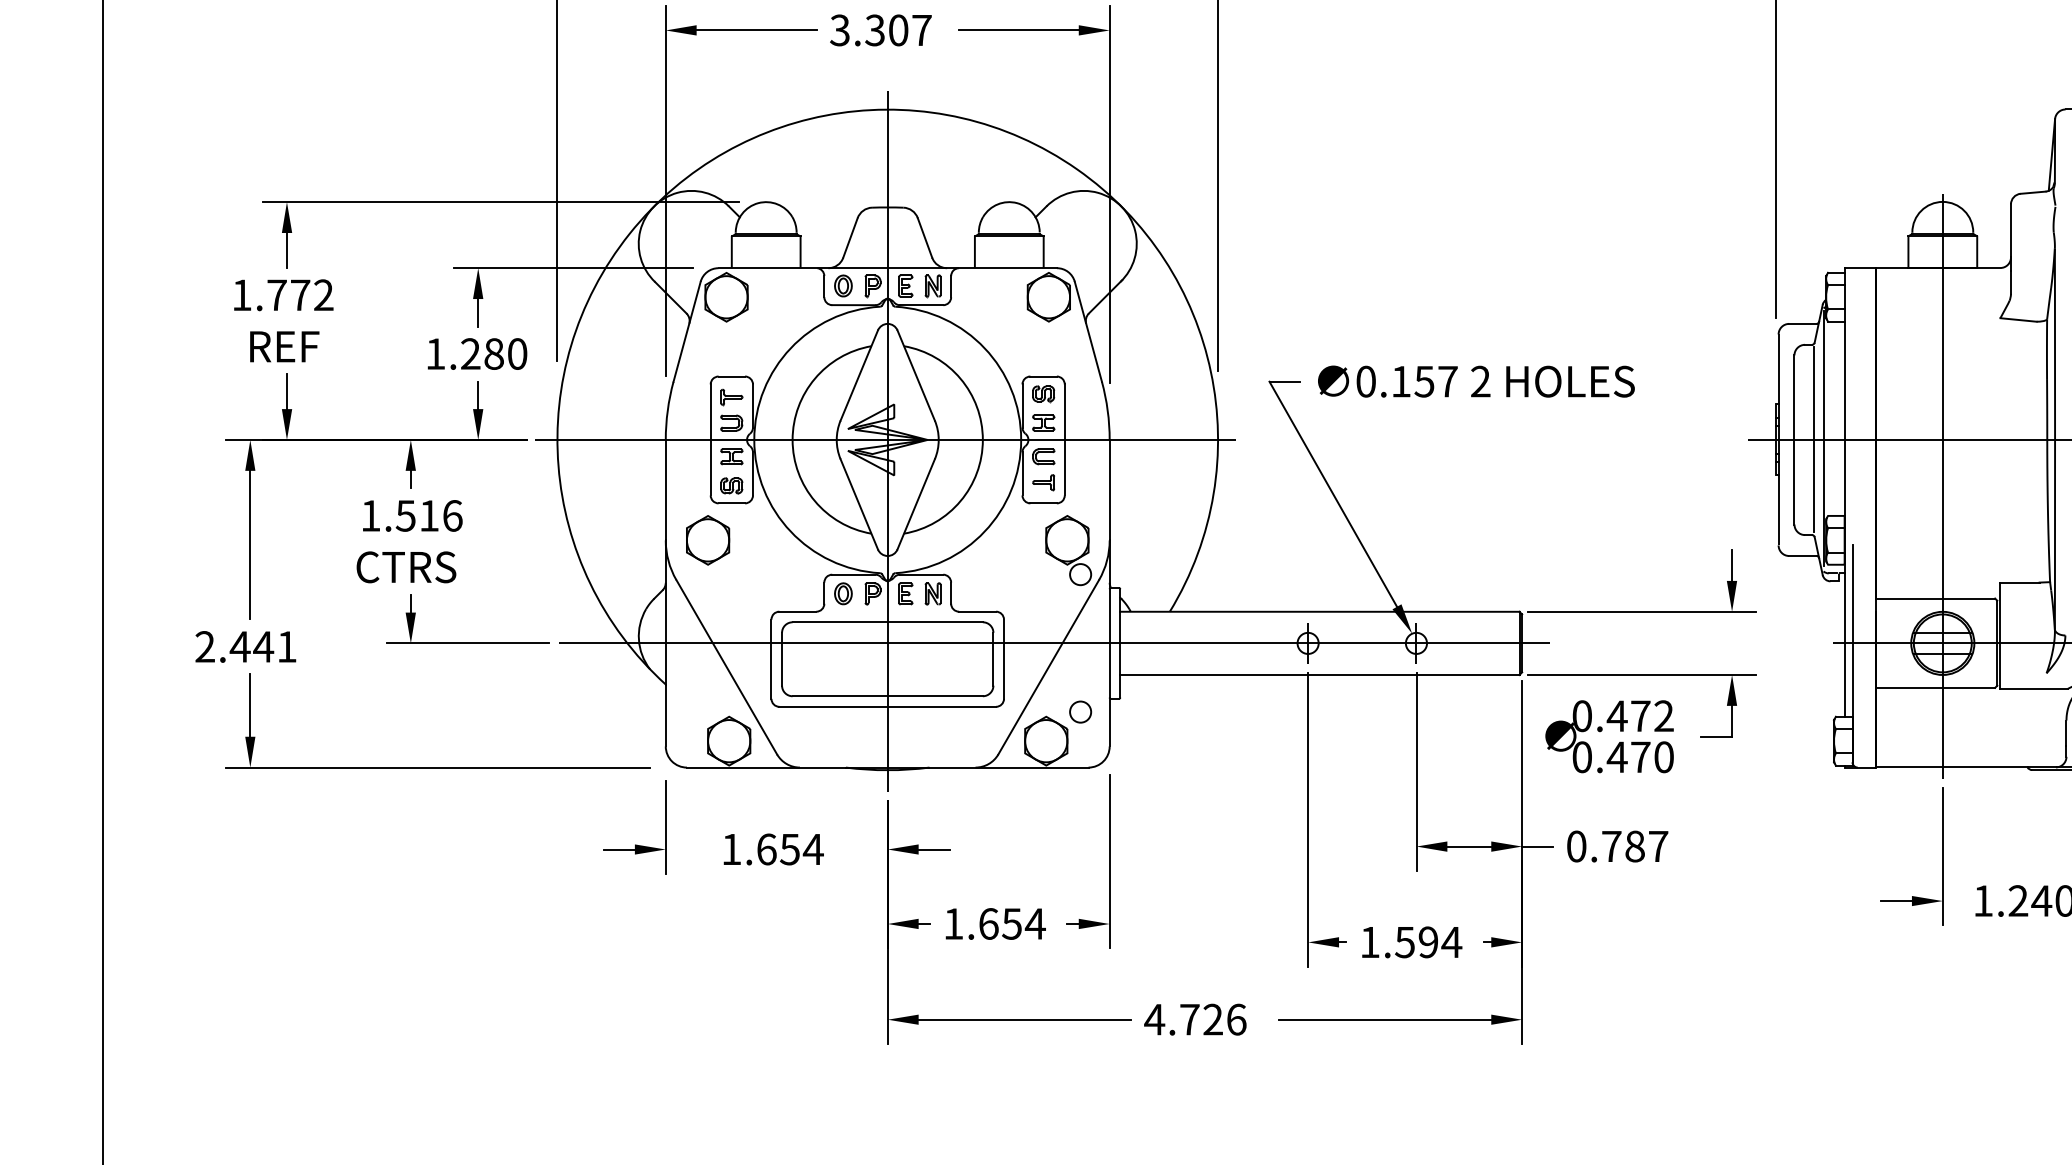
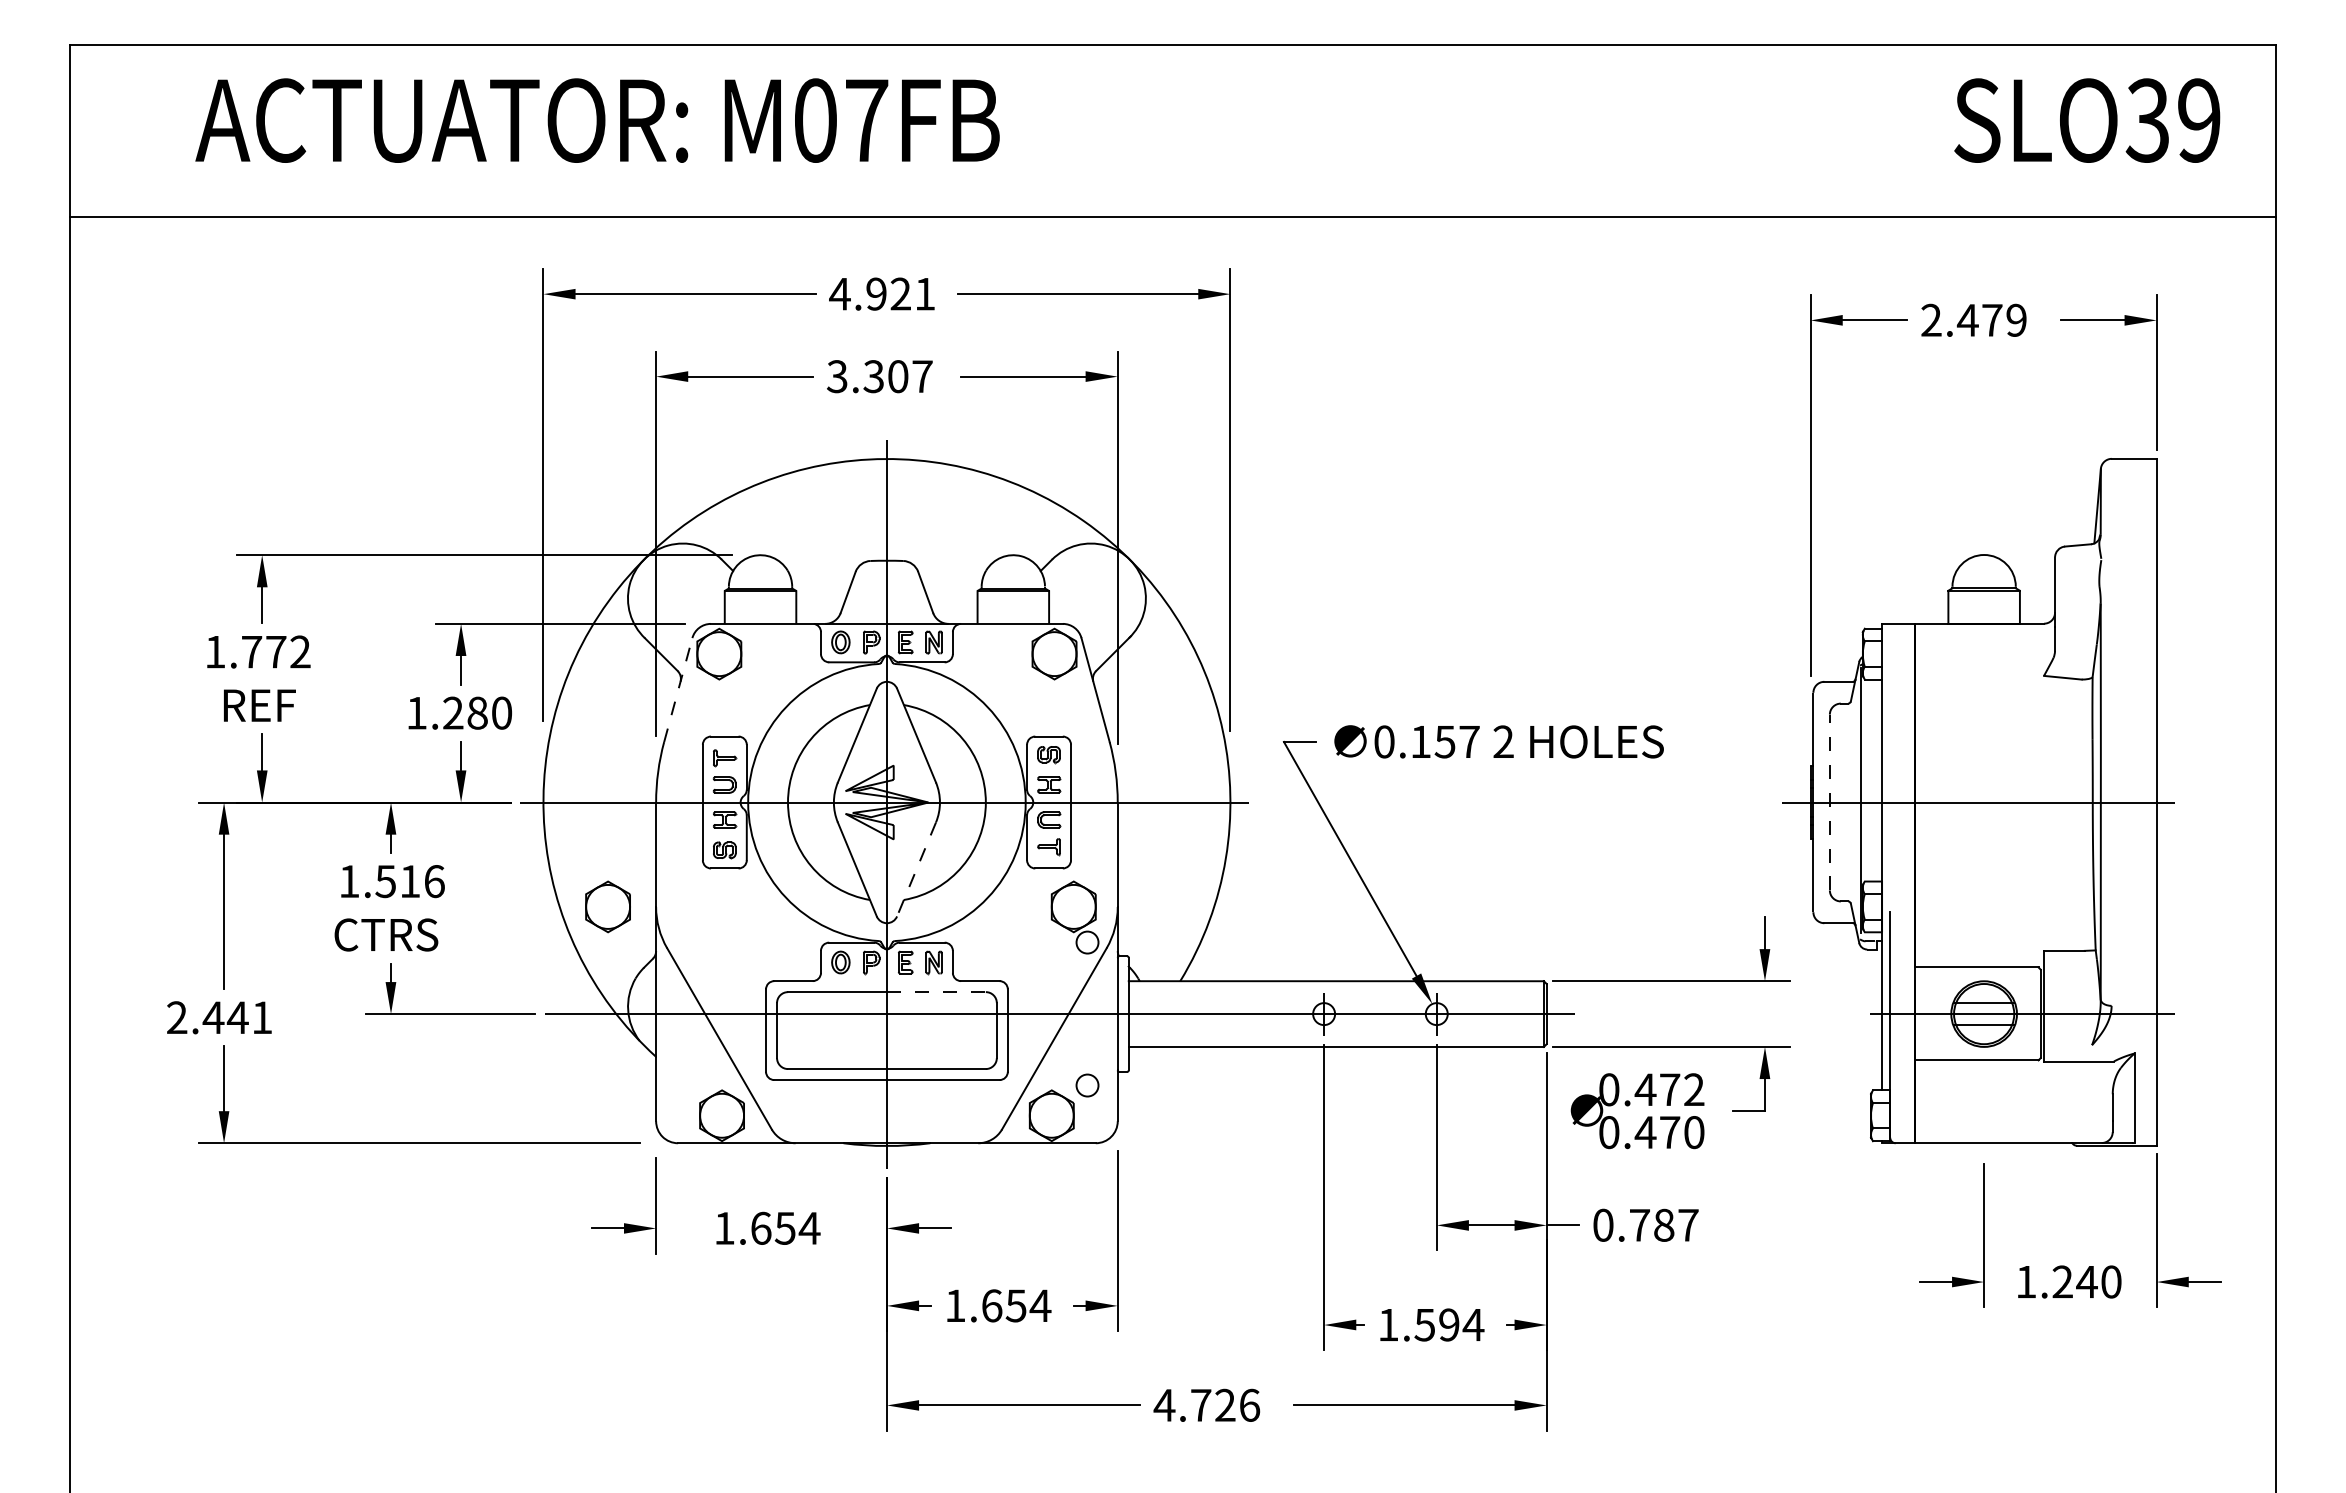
line: (687, 332) -> (678, 690), solid -> dashed
line: (1794, 439) -> (1829, 802), solid -> dashed
line: (1813, 439) -> (1849, 802), removed
line: (1943, 486) -> (1984, 850), removed
line: (916, 504) -> (916, 869), solid -> dashed
part: (707, 539) -> (607, 906), moved
line: (935, 622) -> (936, 992), solid -> dashed

